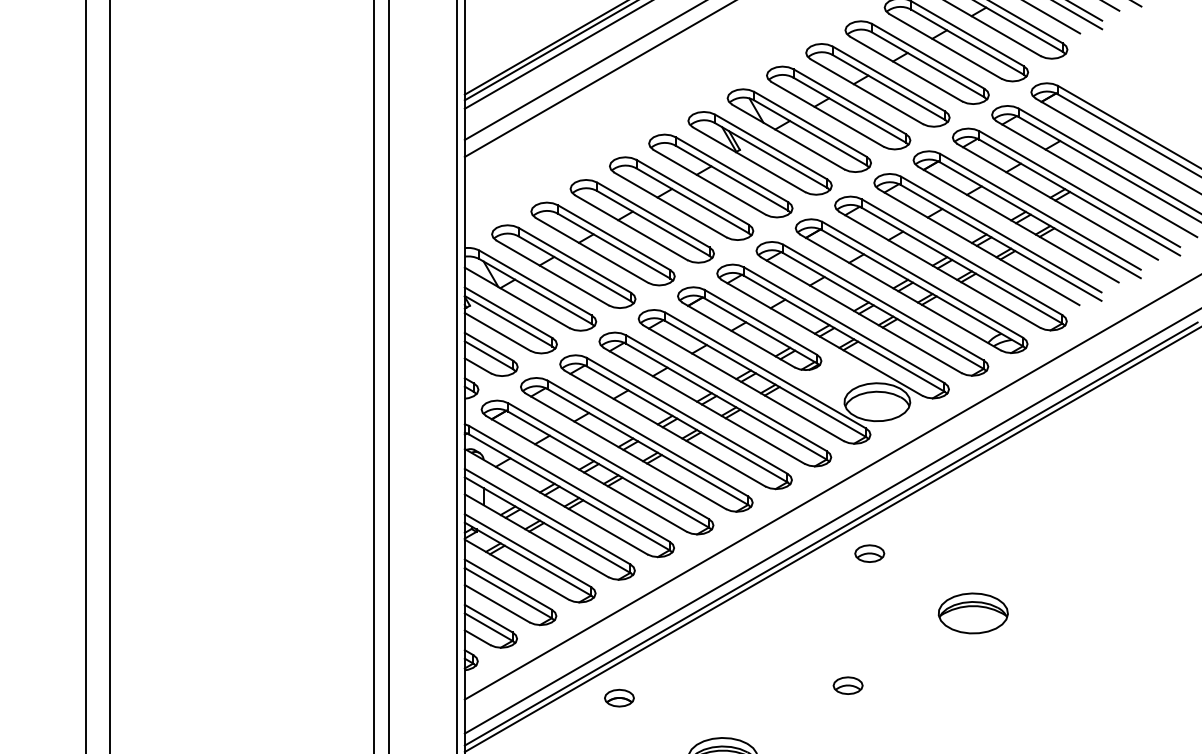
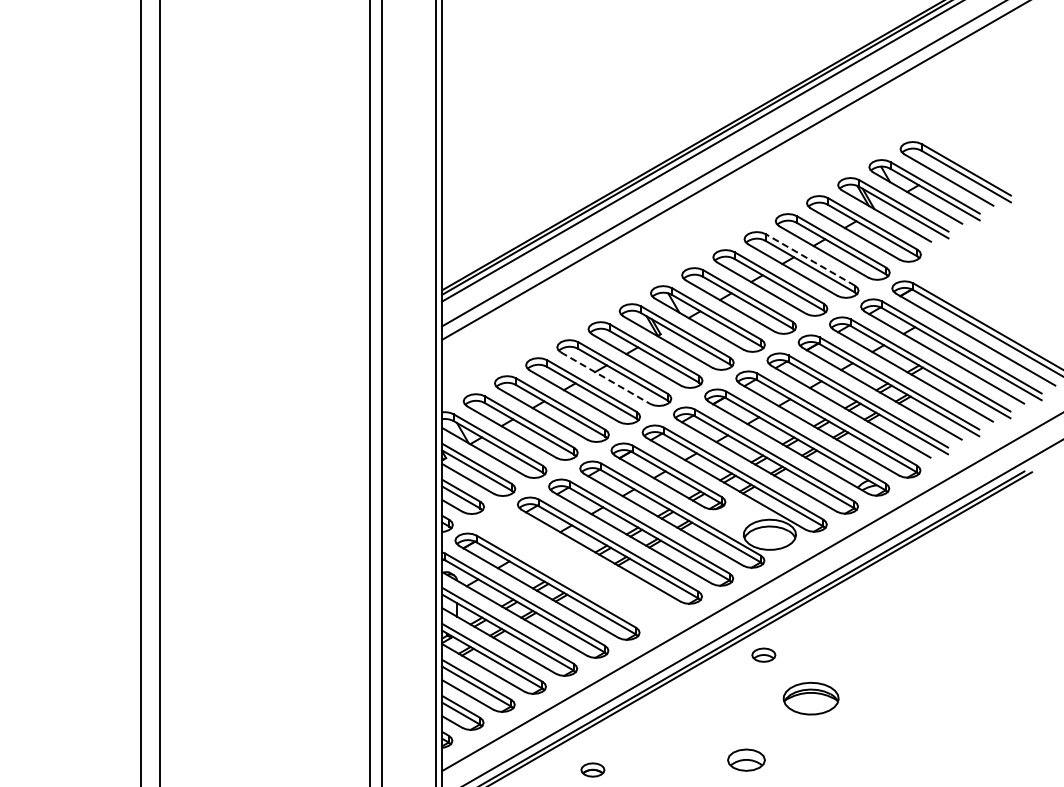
line: (928, 55) -> (810, 259), solid -> dashed
line: (670, 205) -> (605, 378), solid -> dashed
part: (636, 444) -> (578, 568), removed
part: (972, 613) -> (810, 698), moved
part: (847, 684) -> (746, 759), size x1.6
part: (618, 697) -> (592, 769), moved

